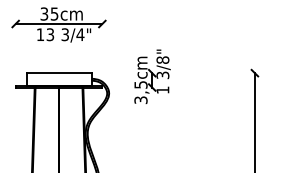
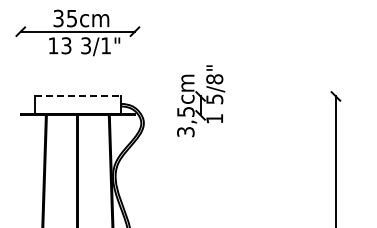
text: (80, 34) -> (105, 45), 3/4" -> 3/1"
line: (58, 73) -> (77, 96), solid -> dashed
text: (162, 74) -> (214, 98), 3/8" -> 5/8"

